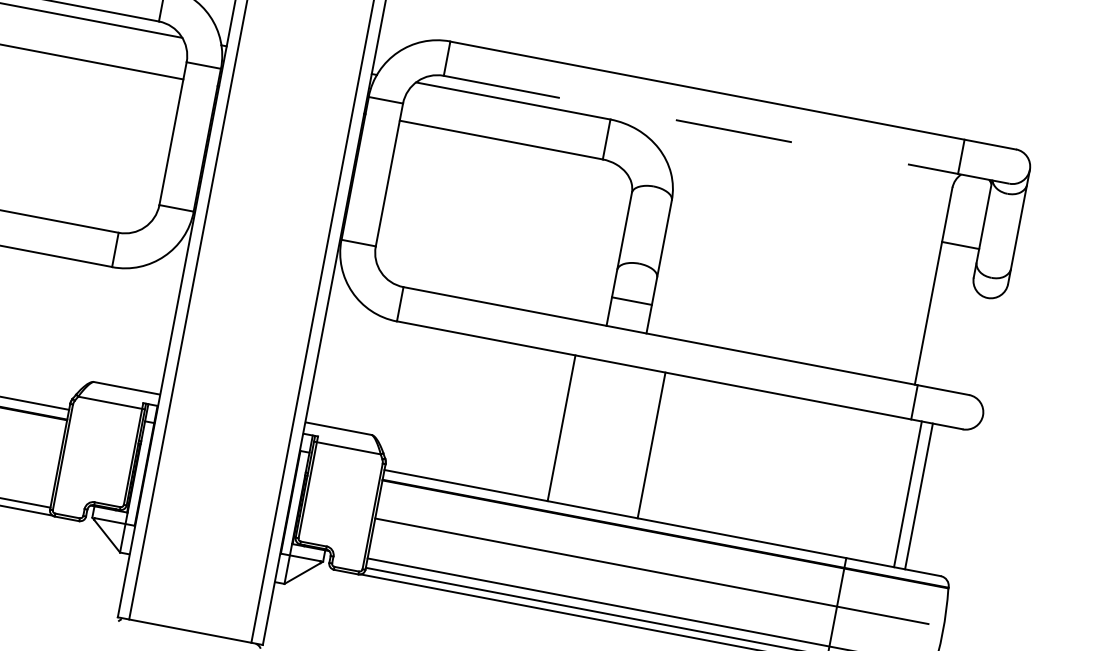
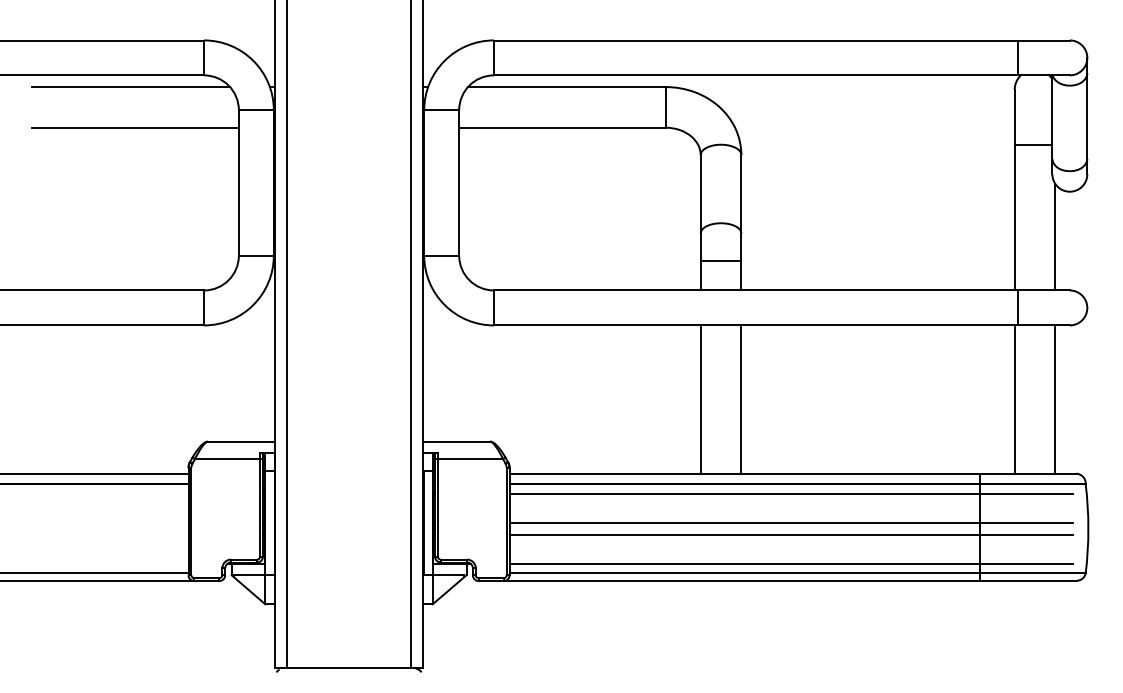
line: (726, 129) -> (781, 75), dashed -> solid
line: (965, 339) -> (1055, 236), added
line: (561, 428) -> (700, 399), moved
line: (651, 445) -> (741, 399), moved
line: (908, 494) -> (1055, 399), moved
line: (918, 496) -> (1014, 399), moved
line: (656, 542) -> (790, 493), added
line: (649, 582) -> (790, 534), added

